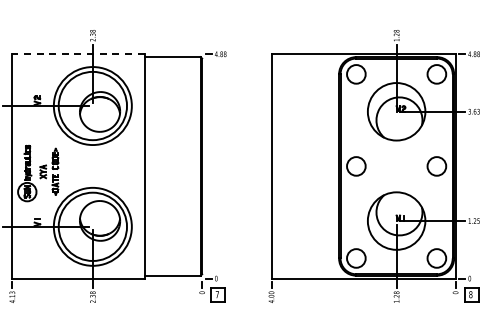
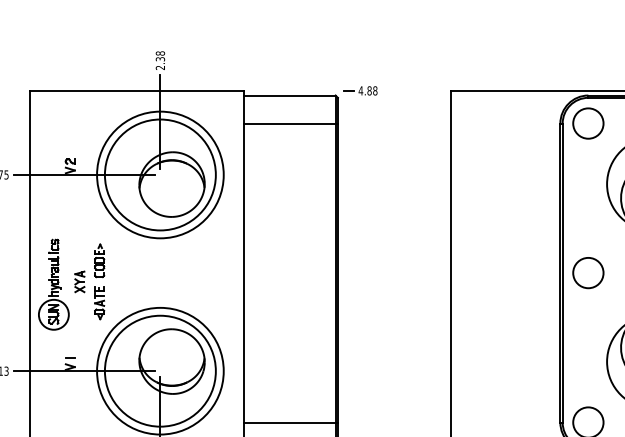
line: (77, 54) -> (135, 91), dashed -> solid
line: (173, 74) -> (291, 123), added
line: (173, 258) -> (291, 422), added

